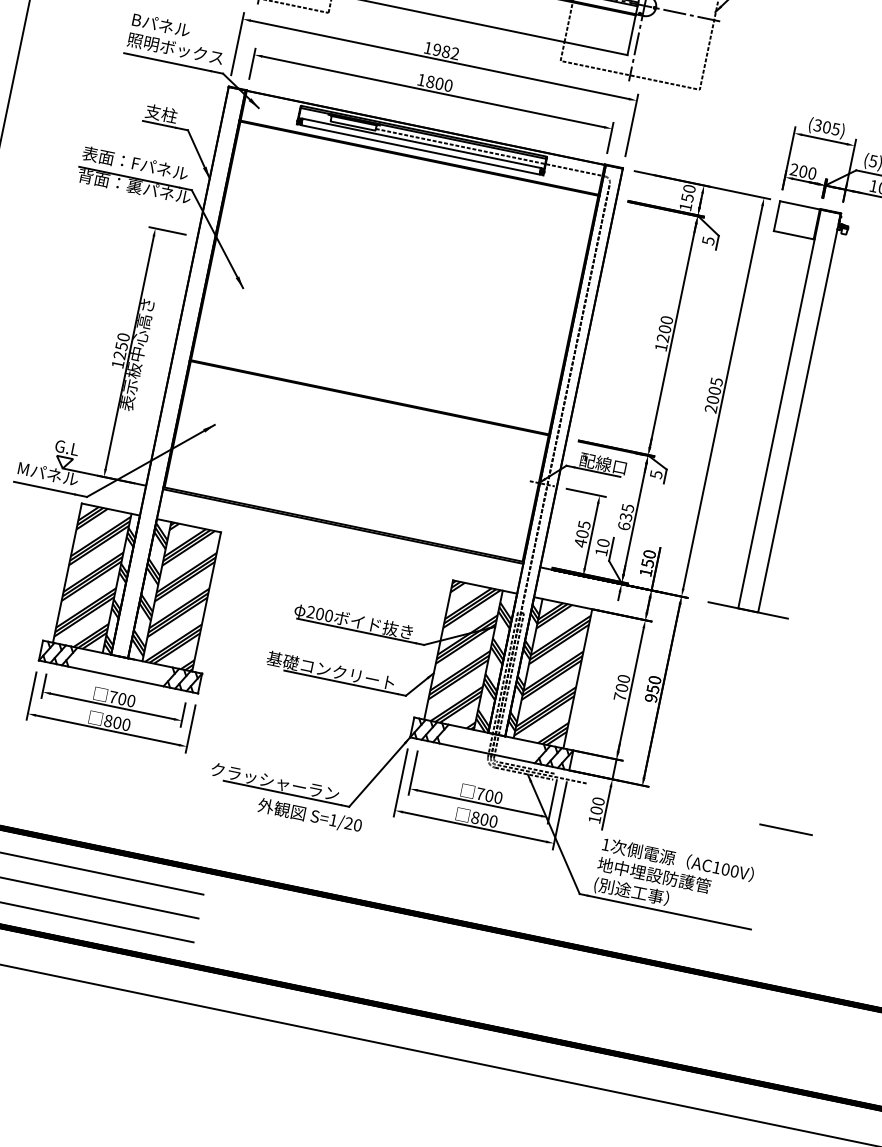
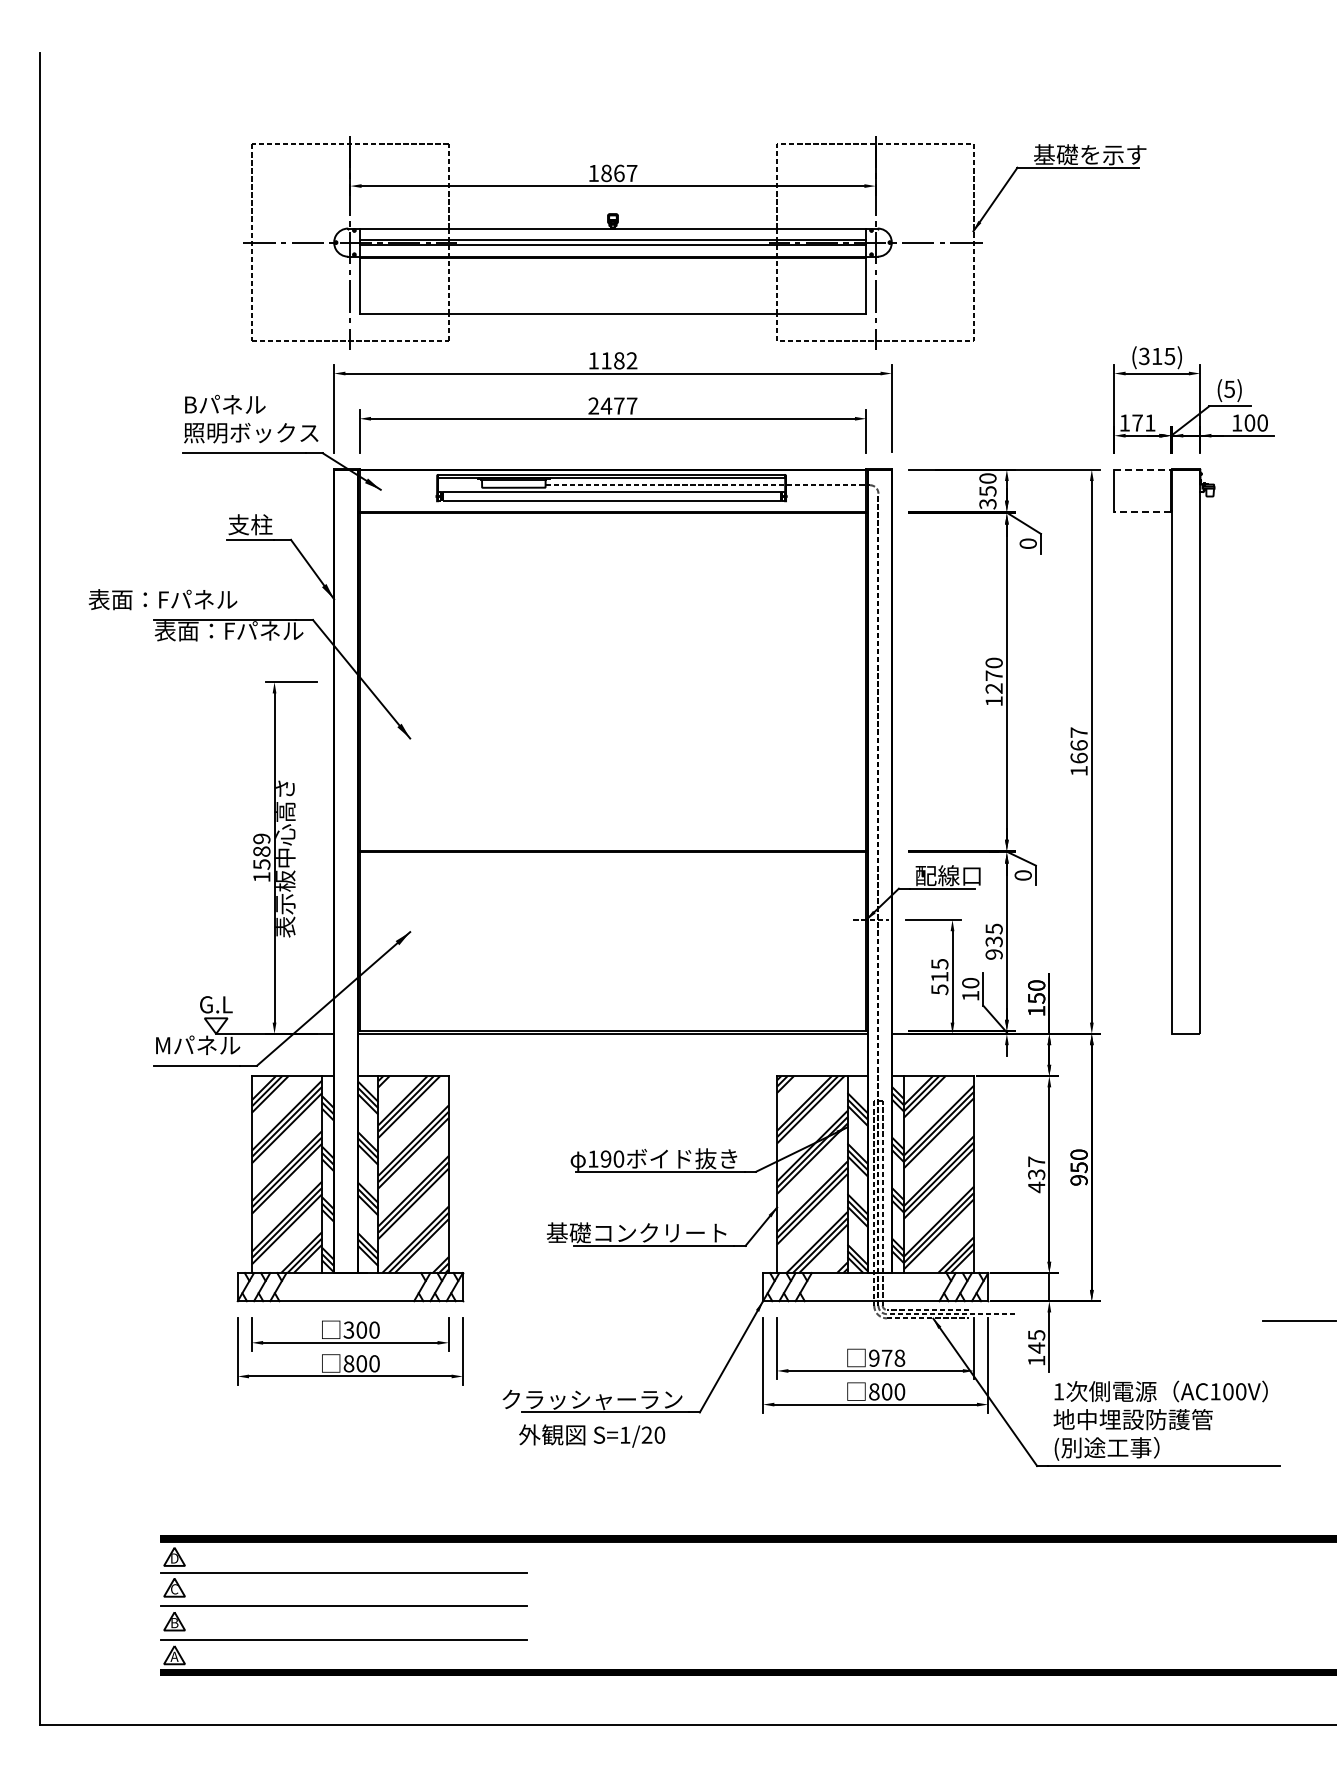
text: (437, 49) -> (606, 360), 1982 -> 1182
text: (434, 82) -> (612, 405), 1800 -> 2477
text: (827, 127) -> (1157, 356), (305) -> (315)
text: (135, 163) -> (162, 599), moved
text: (803, 171) -> (1137, 422), 200 -> 171
text: (133, 186) -> (233, 631), 背面：裏パネル -> 表面：Fパネル
line: (800, 205) -> (1142, 469), solid -> dashed
text: (685, 207) -> (987, 504), 150 -> 350
line: (793, 234) -> (1141, 511), solid -> dashed
text: (707, 240) -> (1027, 543), 5 -> 0
text: (664, 328) -> (993, 675), 1200 -> 1270
text: (121, 346) -> (261, 851), 1250 -> 1589
text: (713, 395) -> (1078, 751), 2005 -> 1667
text: (655, 474) -> (1022, 875), 5 -> 0
text: (623, 526) -> (993, 954), 635 -> 935
text: (581, 538) -> (939, 983), 405 -> 515
line: (747, 610) -> (1185, 1033), removed
text: (315, 612) -> (599, 1158), 200 -> 190
text: (621, 687) -> (1036, 1174), 700 -> 437
text: (113, 696) -> (348, 1329), 700 -> 300
text: (489, 795) -> (887, 1357), 700 -> 978
text: (597, 805) -> (1036, 1341), 100 -> 145
text: (310, 815) -> (592, 1435), moved

